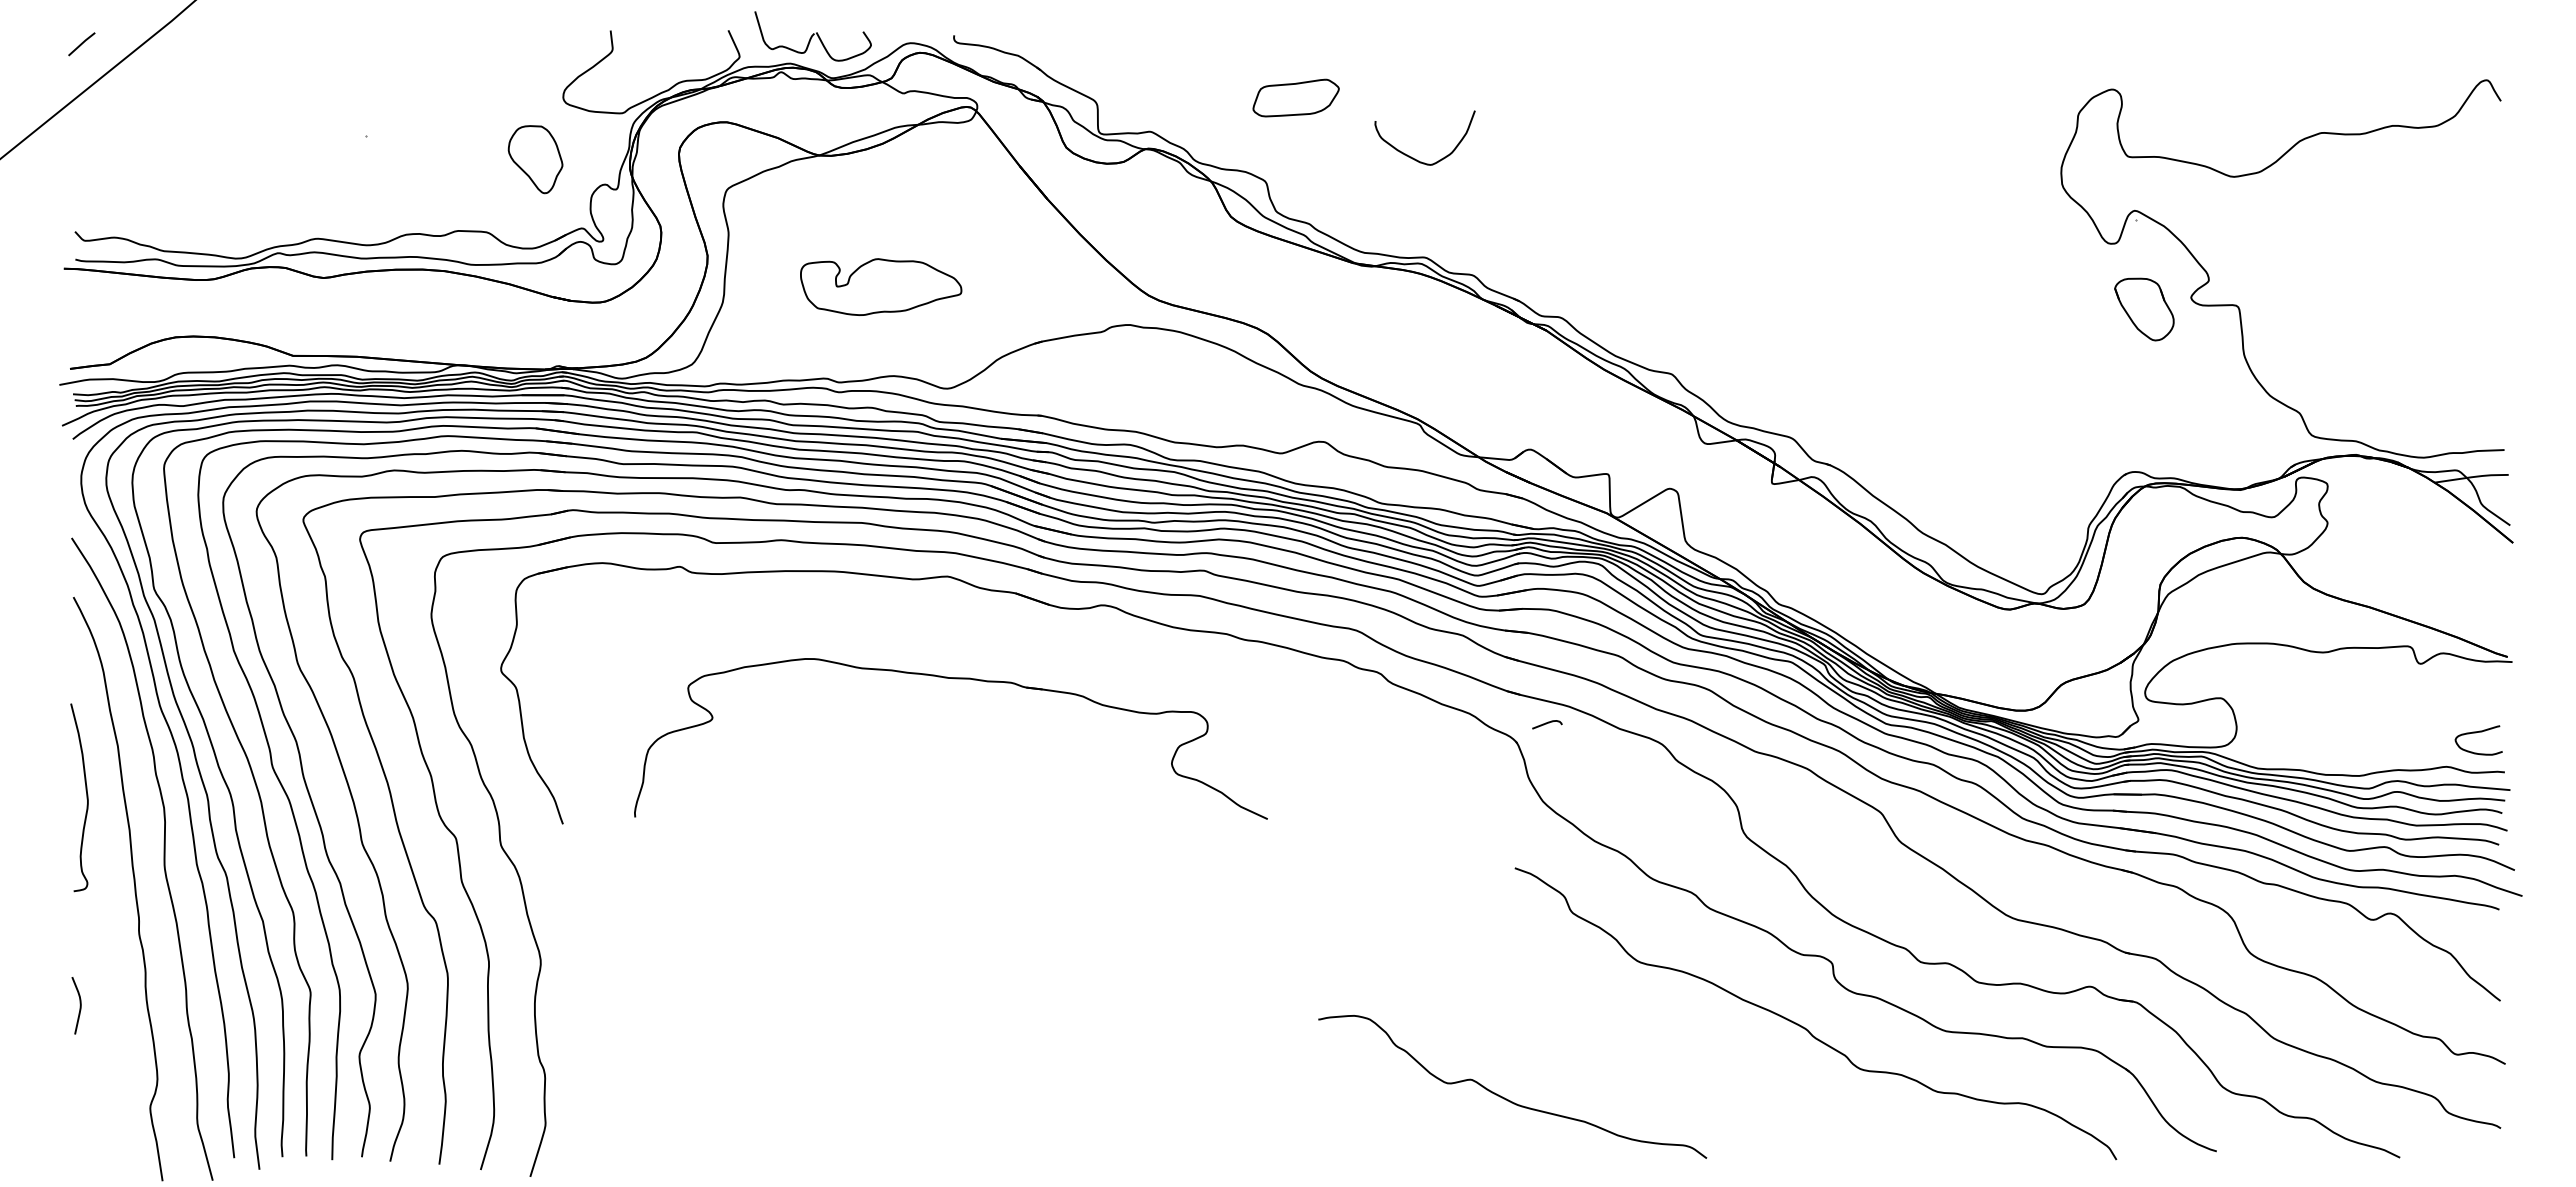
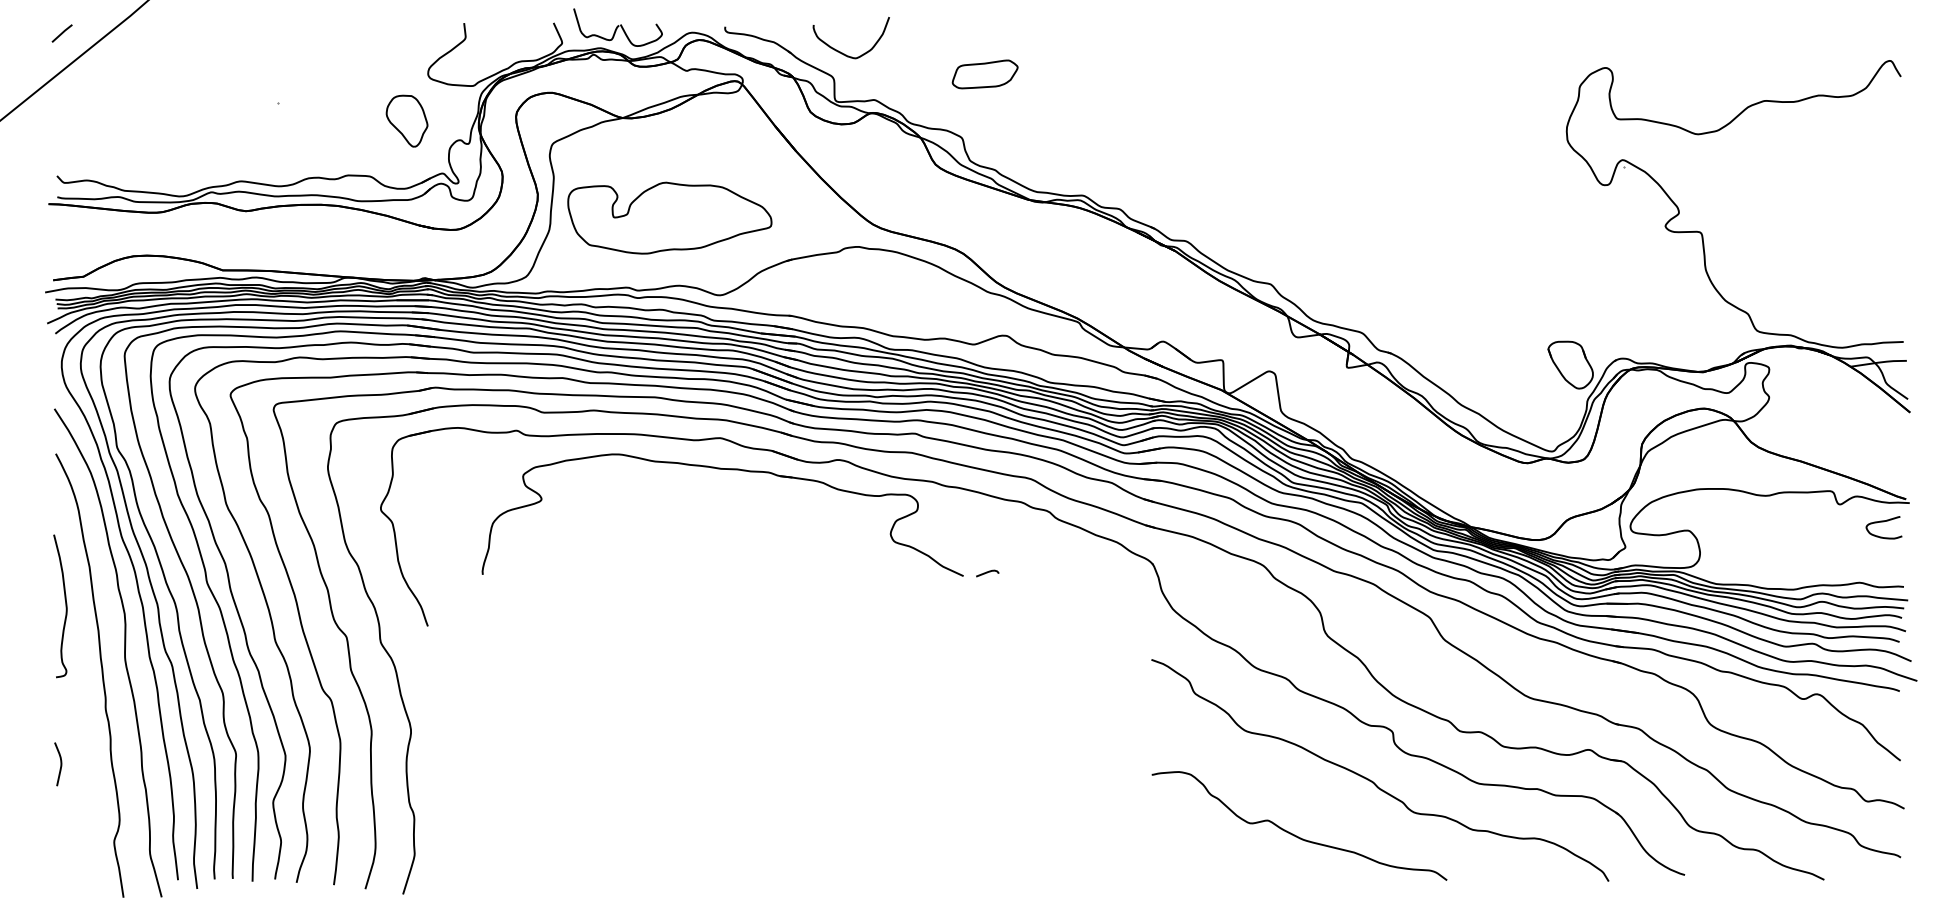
curve: (1413, 157) -> (842, 52), moved
part: (880, 286) -> (669, 217), size x1.67
part: (2144, 309) -> (1570, 365), moved
part: (954, 679) -> (725, 470), moved
curve: (1547, 723) -> (987, 572), moved
curve: (2476, 733) -> (1882, 522), moved
curve: (1506, 1098) -> (1294, 834), moved

